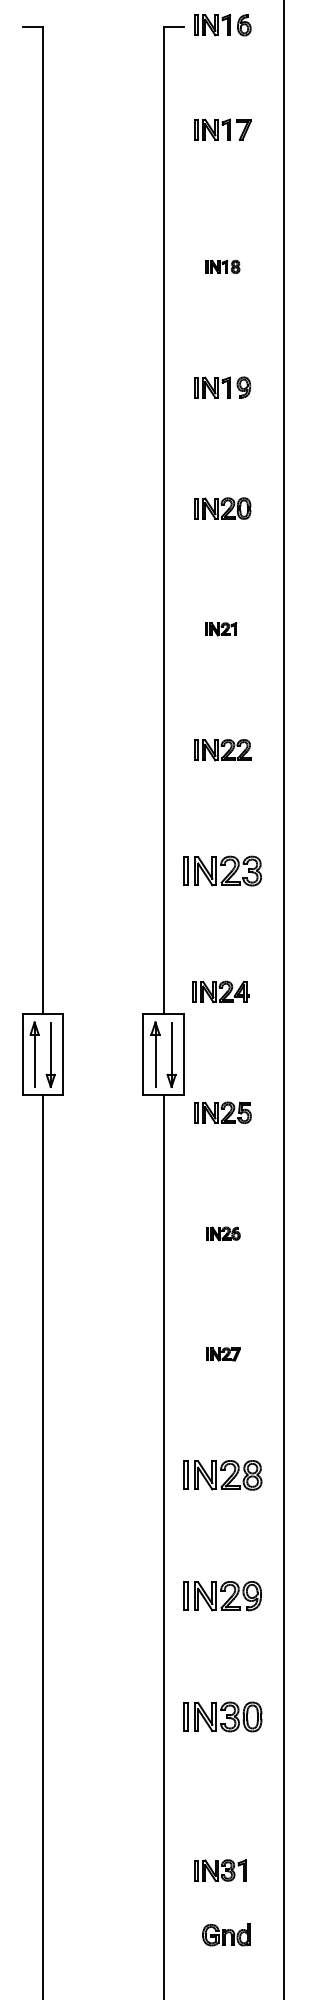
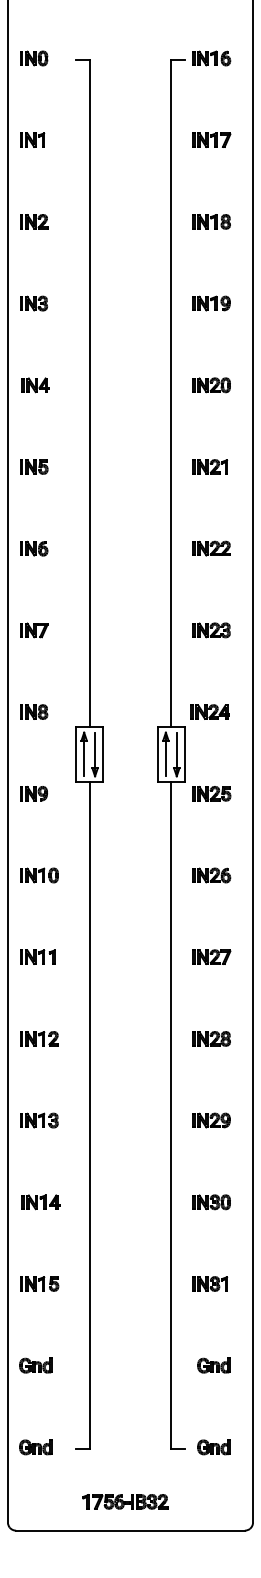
part: (222, 128) -> (211, 139), moved
part: (222, 266) -> (211, 221), size x1.67
part: (221, 628) -> (210, 466), size x1.67
part: (222, 871) -> (211, 630), size x0.71
part: (222, 1233) -> (211, 875), size x1.67
part: (222, 1353) -> (211, 956), size x1.67
part: (222, 1474) -> (211, 1038), size x0.71
part: (222, 1596) -> (211, 1120), size x0.71
part: (222, 1717) -> (211, 1202), size x0.71
part: (221, 1869) -> (210, 1283), moved
part: (225, 1934) -> (213, 1365), moved

